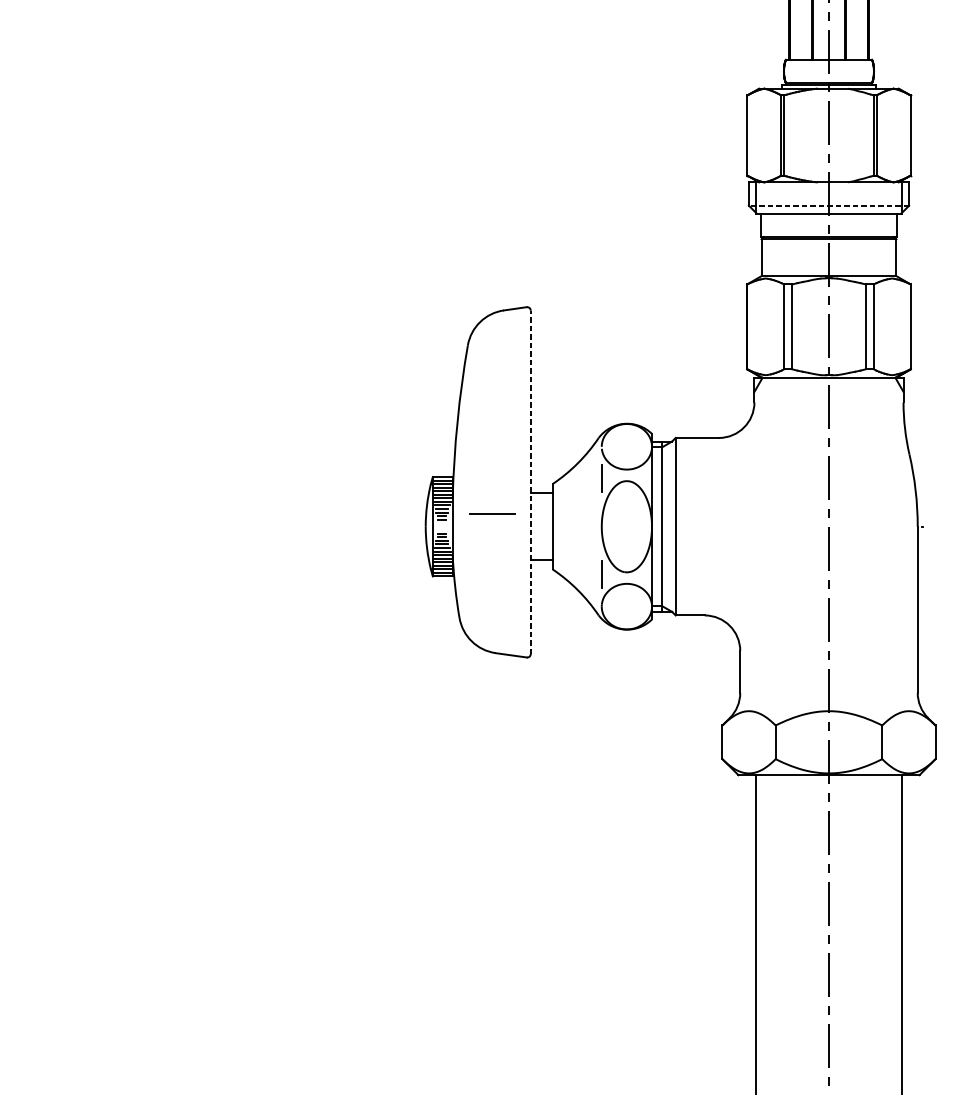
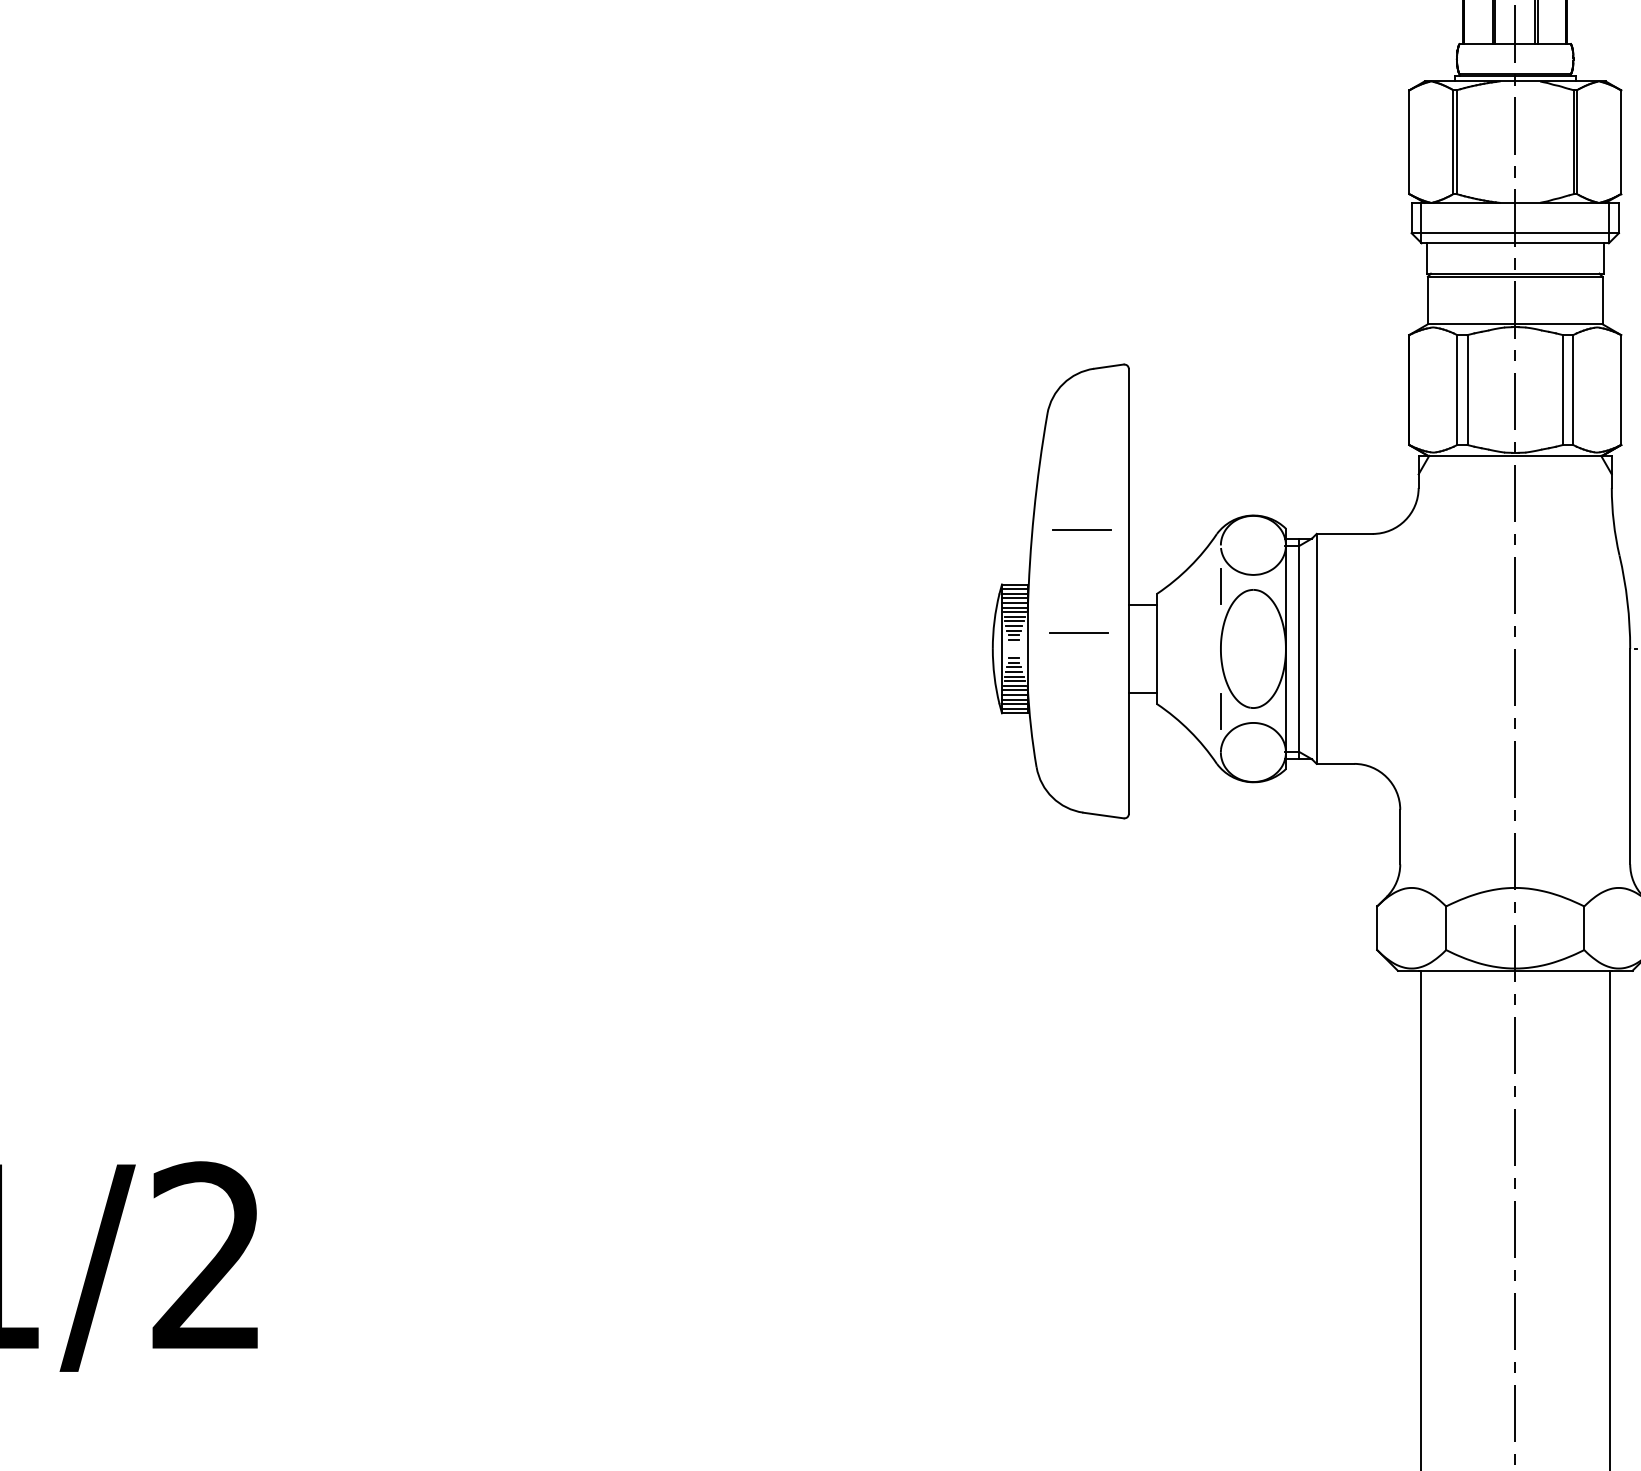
line: (829, 206) -> (1515, 233), dashed -> solid
line: (494, 434) -> (1081, 529), added
line: (530, 481) -> (1128, 590), dashed -> solid

